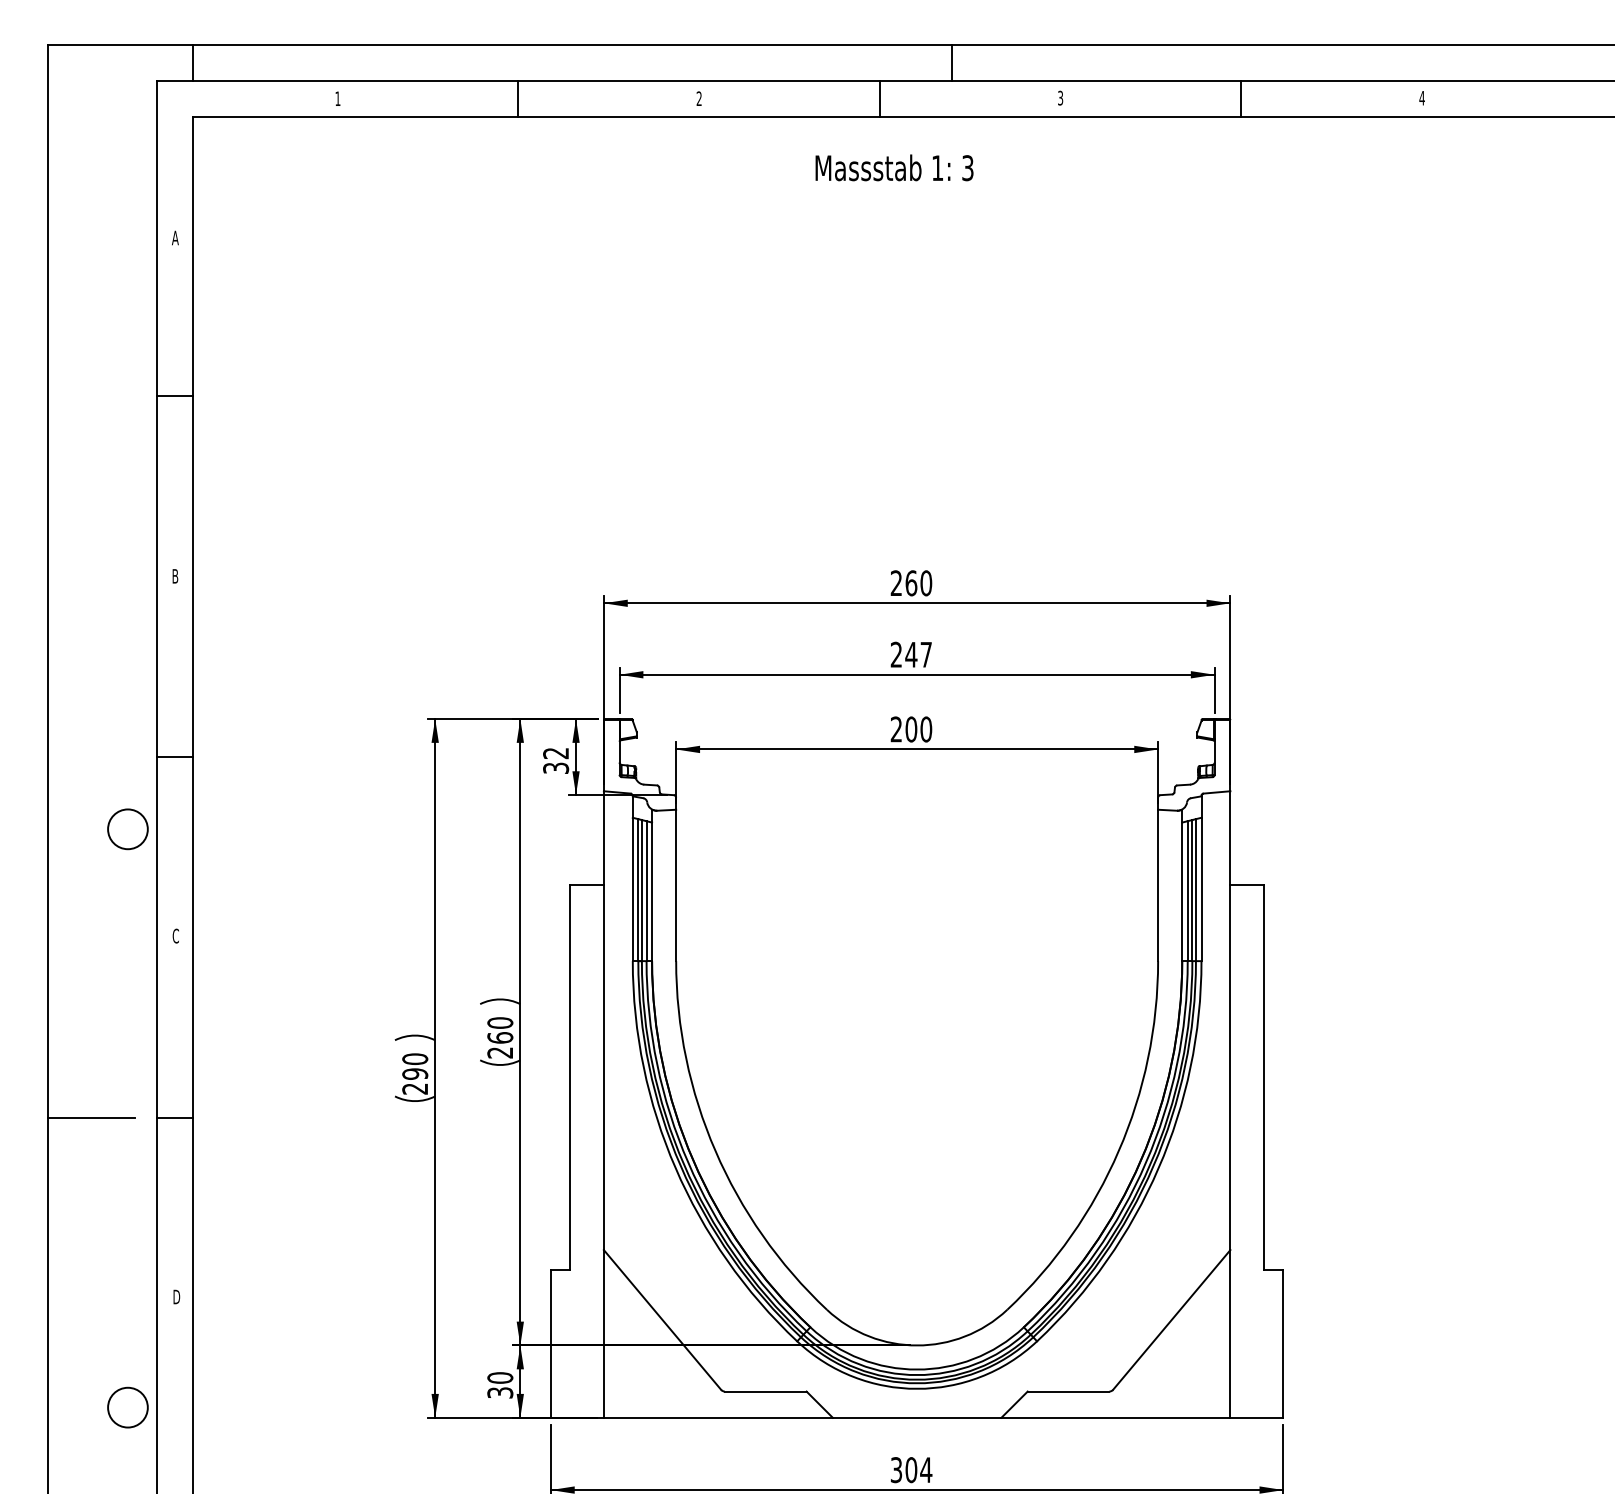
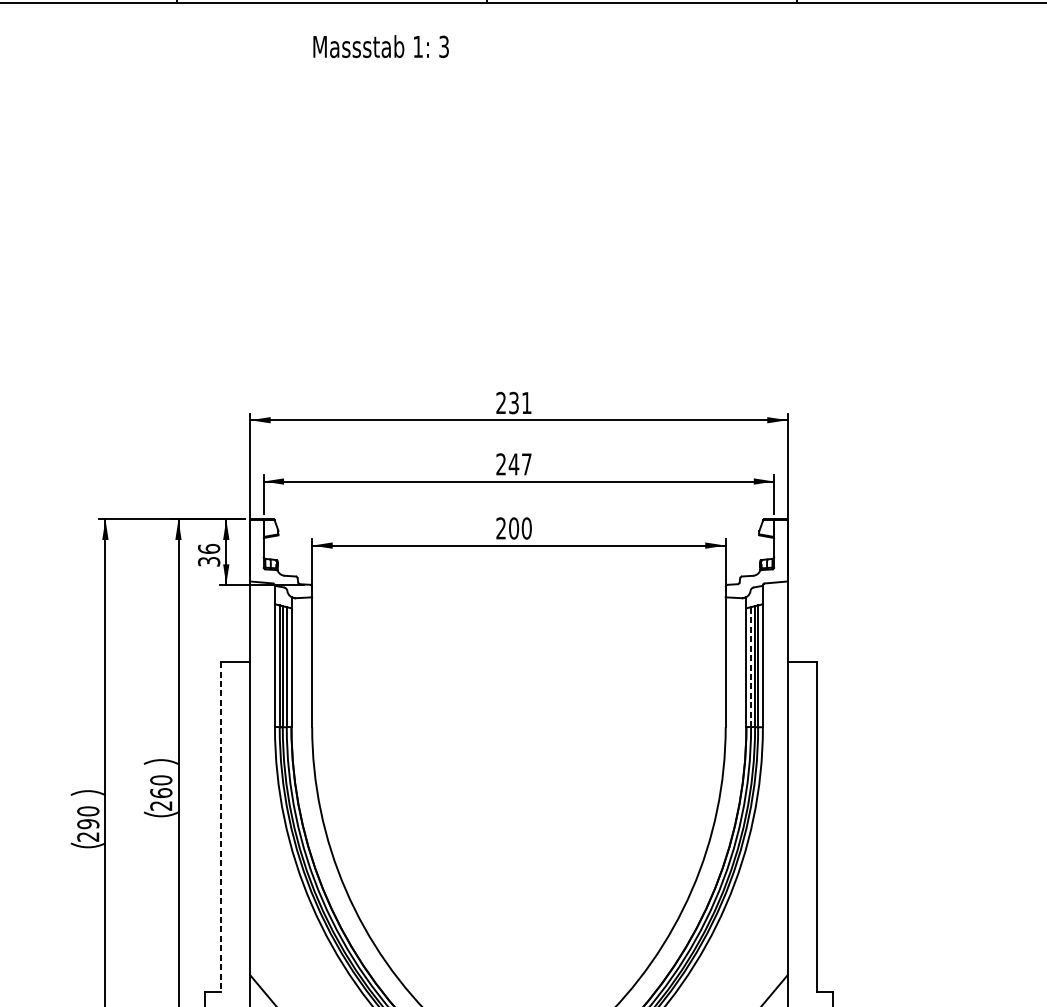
text: (894, 167) -> (381, 46), moved
text: (918, 583) -> (520, 403), 260 -> 231
text: (556, 753) -> (209, 549), 32 -> 36
line: (1187, 891) -> (750, 667), solid -> dashed
line: (570, 1077) -> (221, 827), solid -> dashed

